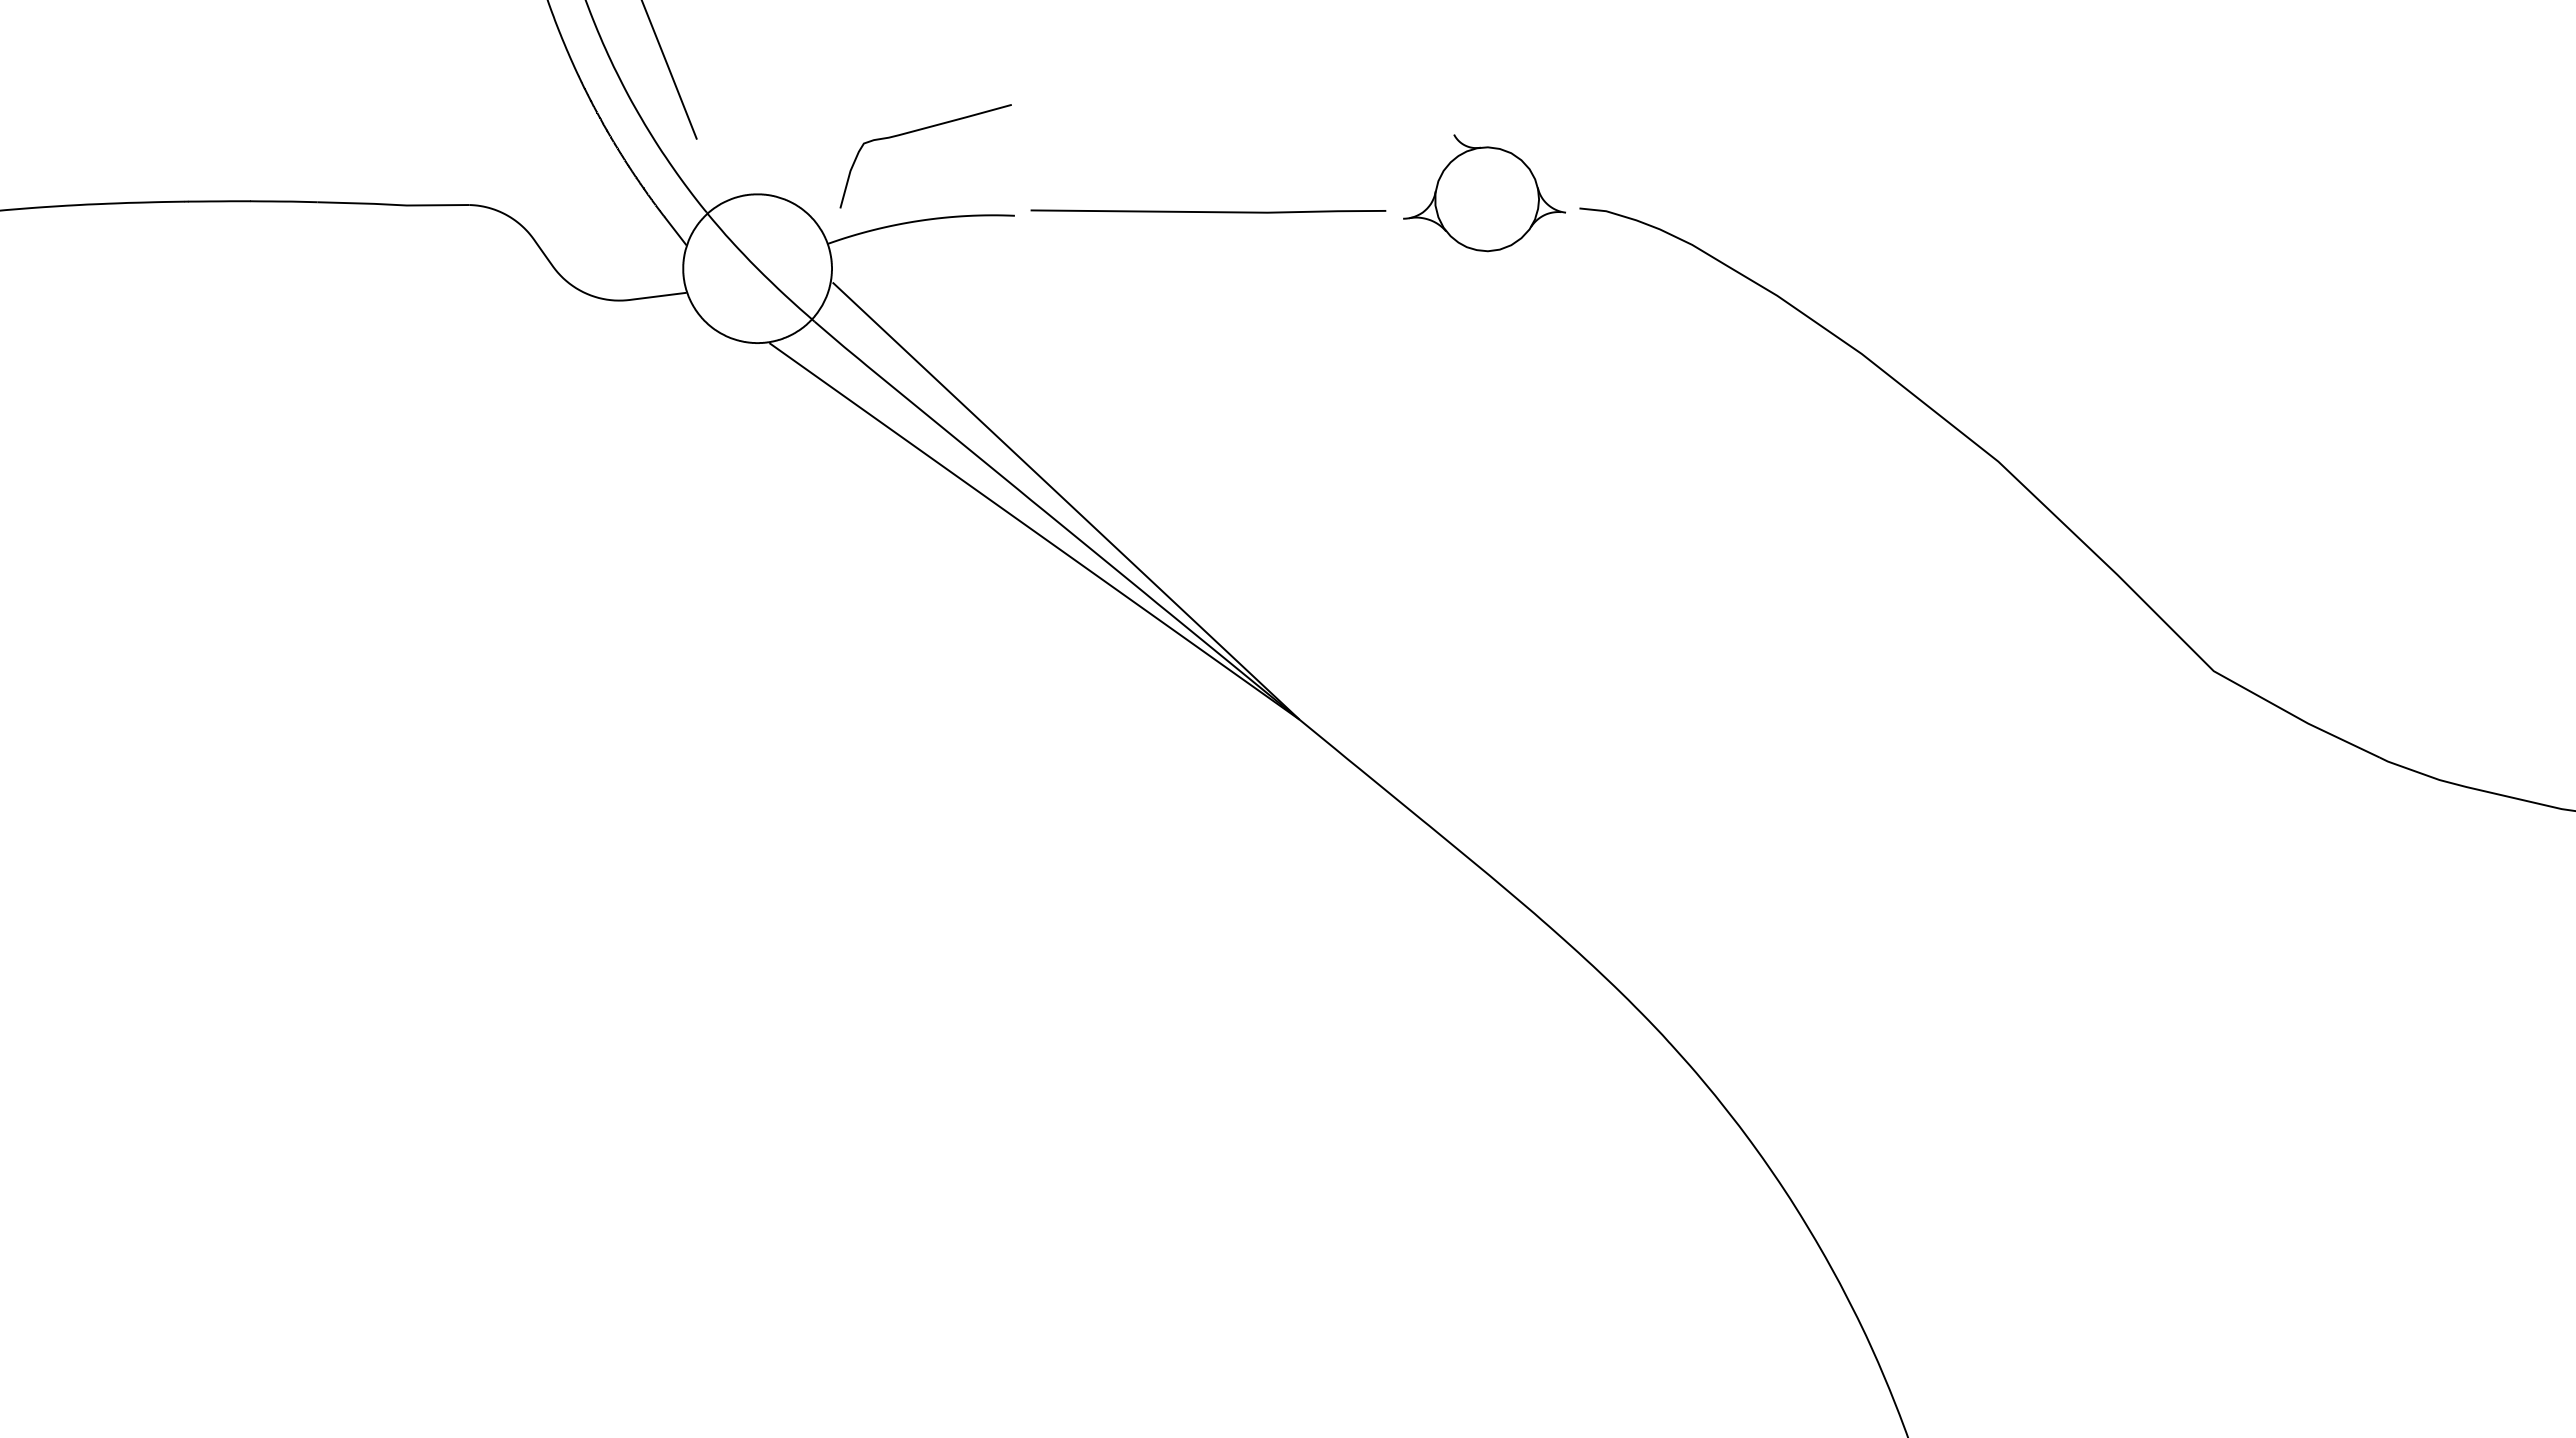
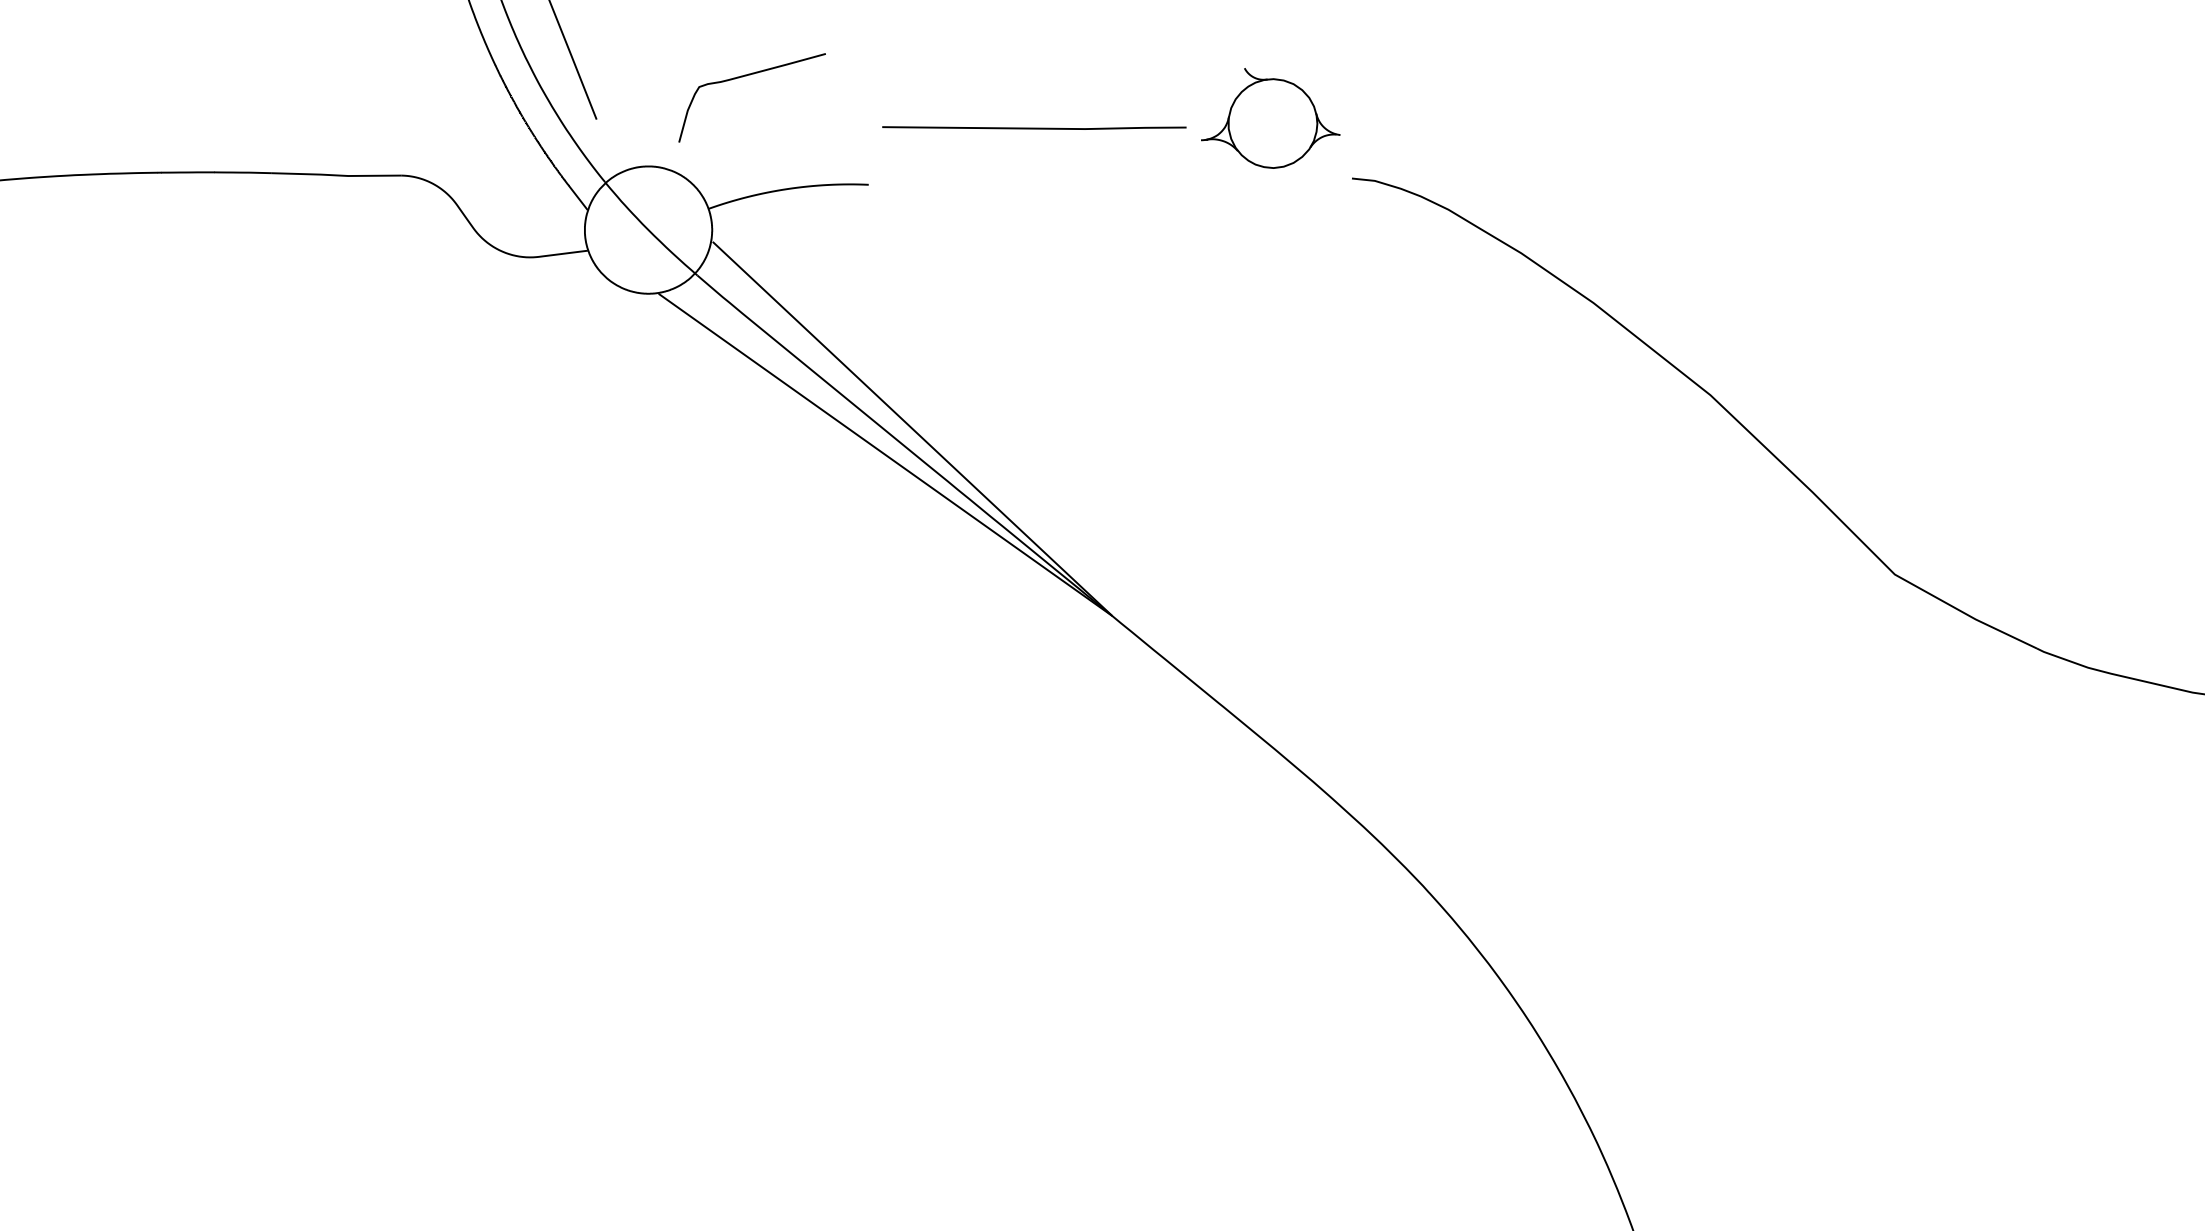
curve: (917, 131) -> (745, 76), moved
part: (1484, 193) -> (1270, 118), moved
line: (1208, 211) -> (1034, 128), moved

